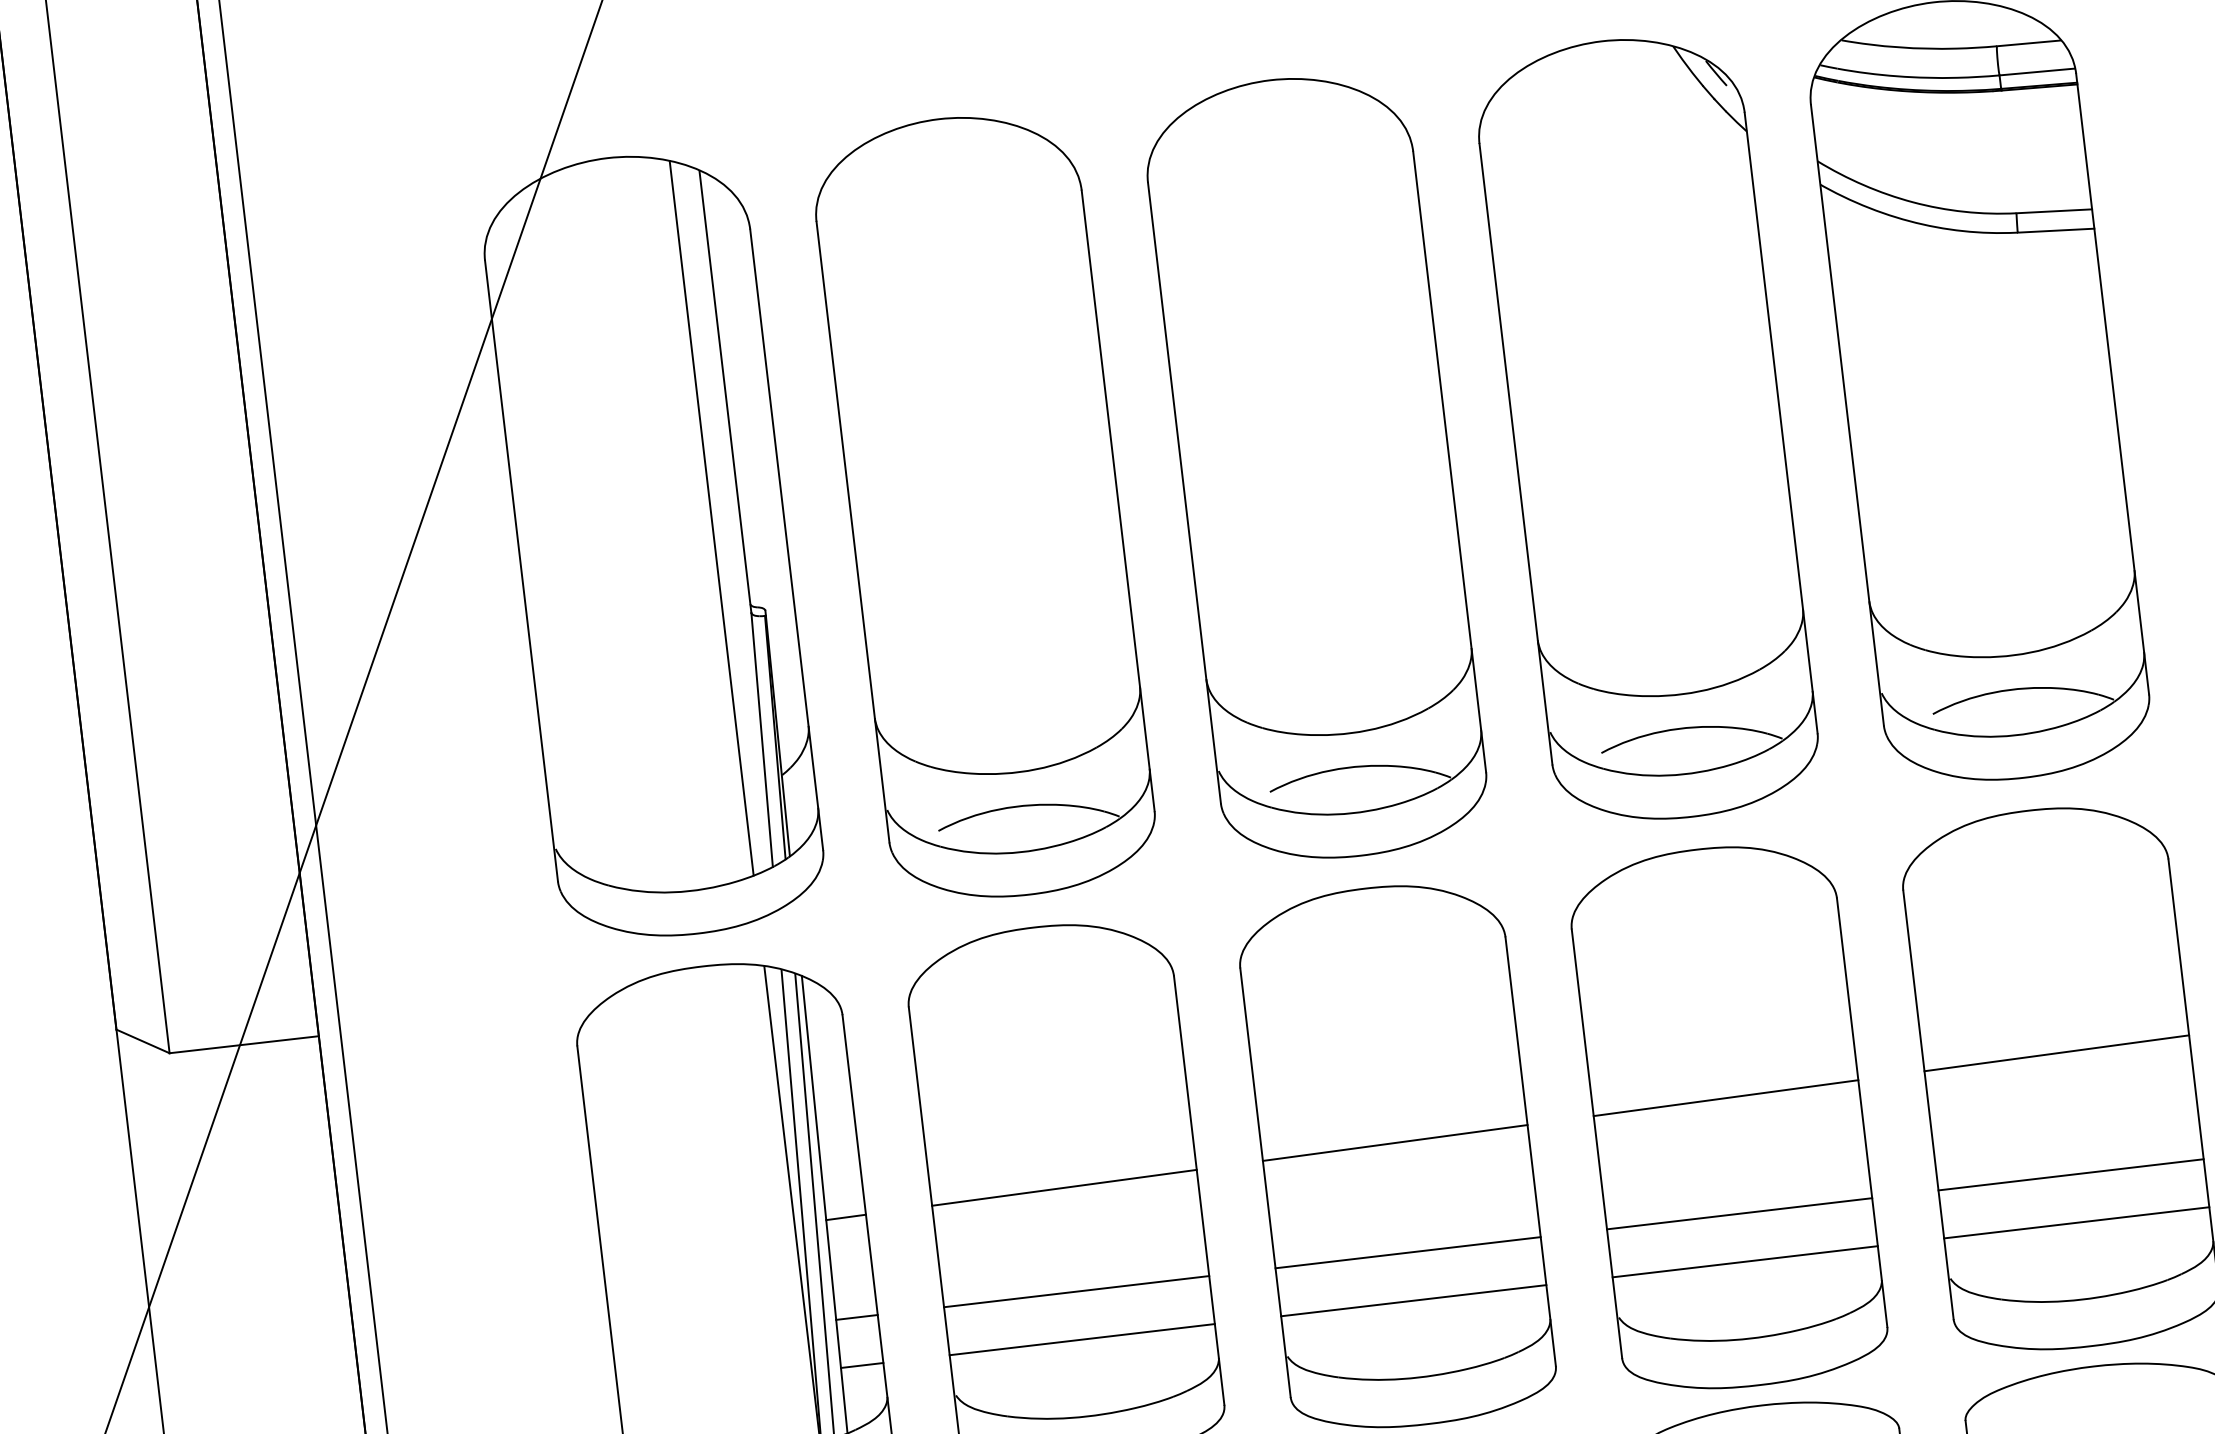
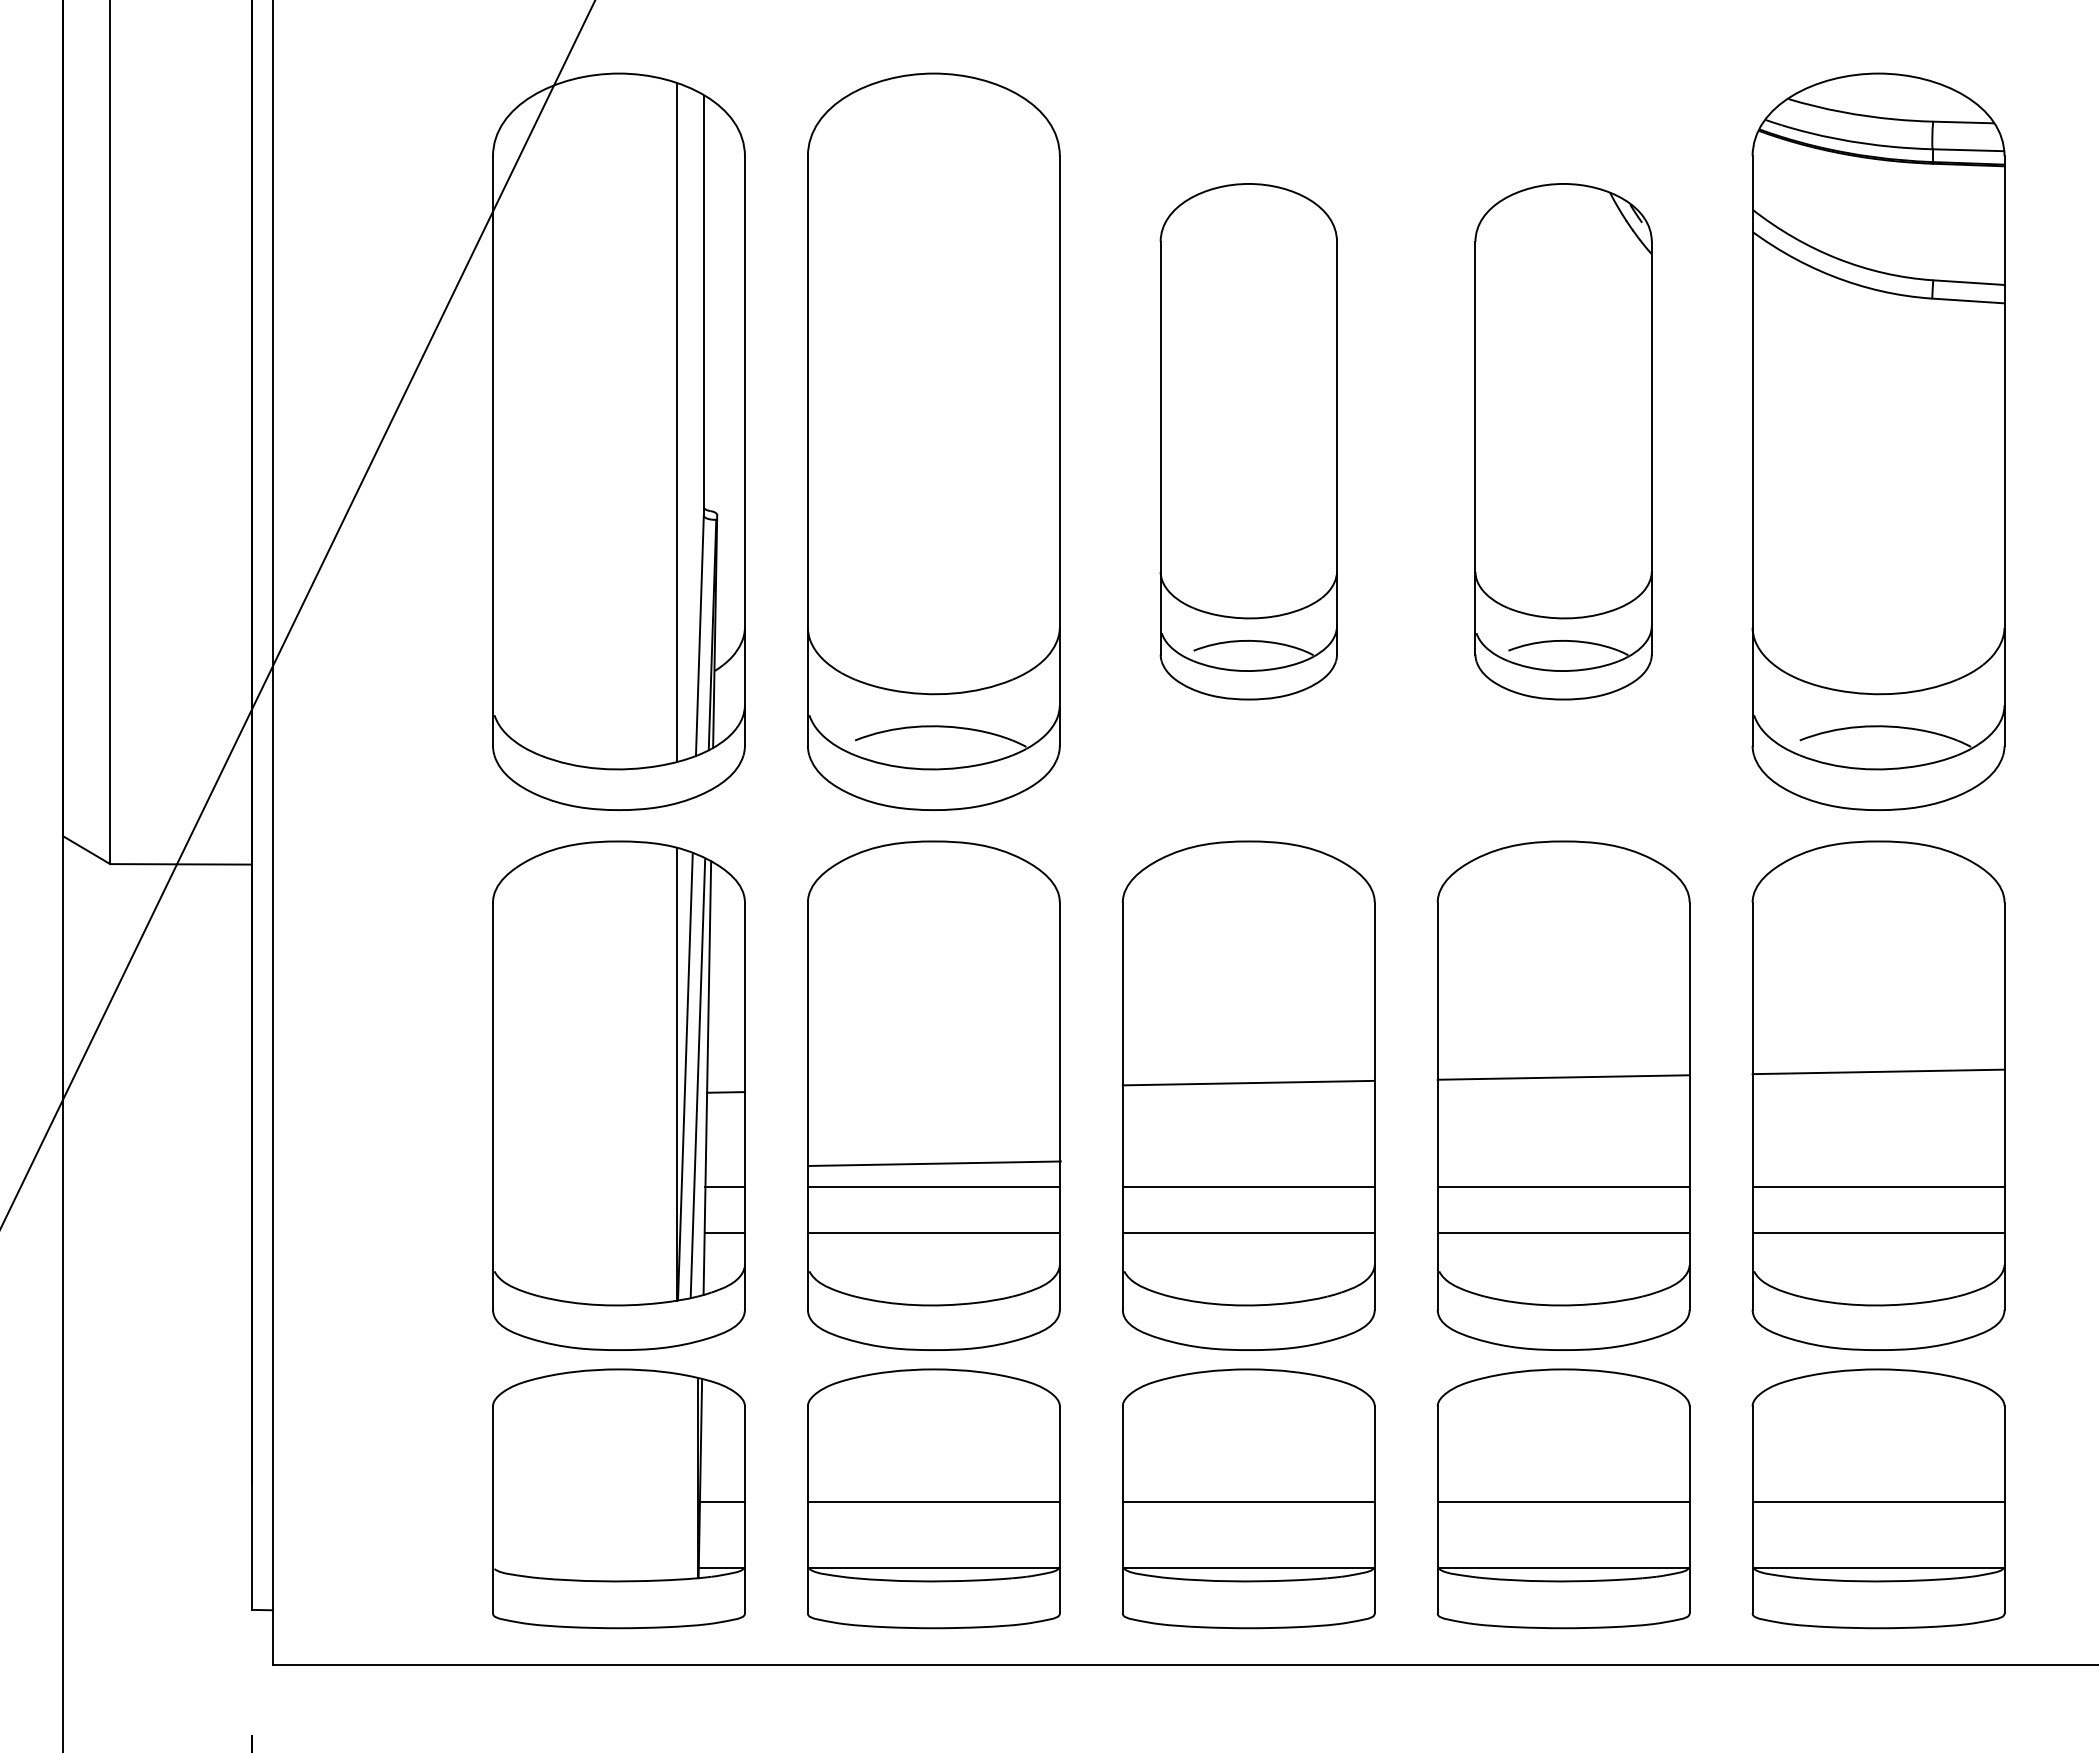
part: (1647, 428) -> (1563, 441), size x0.7
part: (1315, 467) -> (1248, 441), size x0.7
line: (1064, 1187) -> (934, 1163), moved

